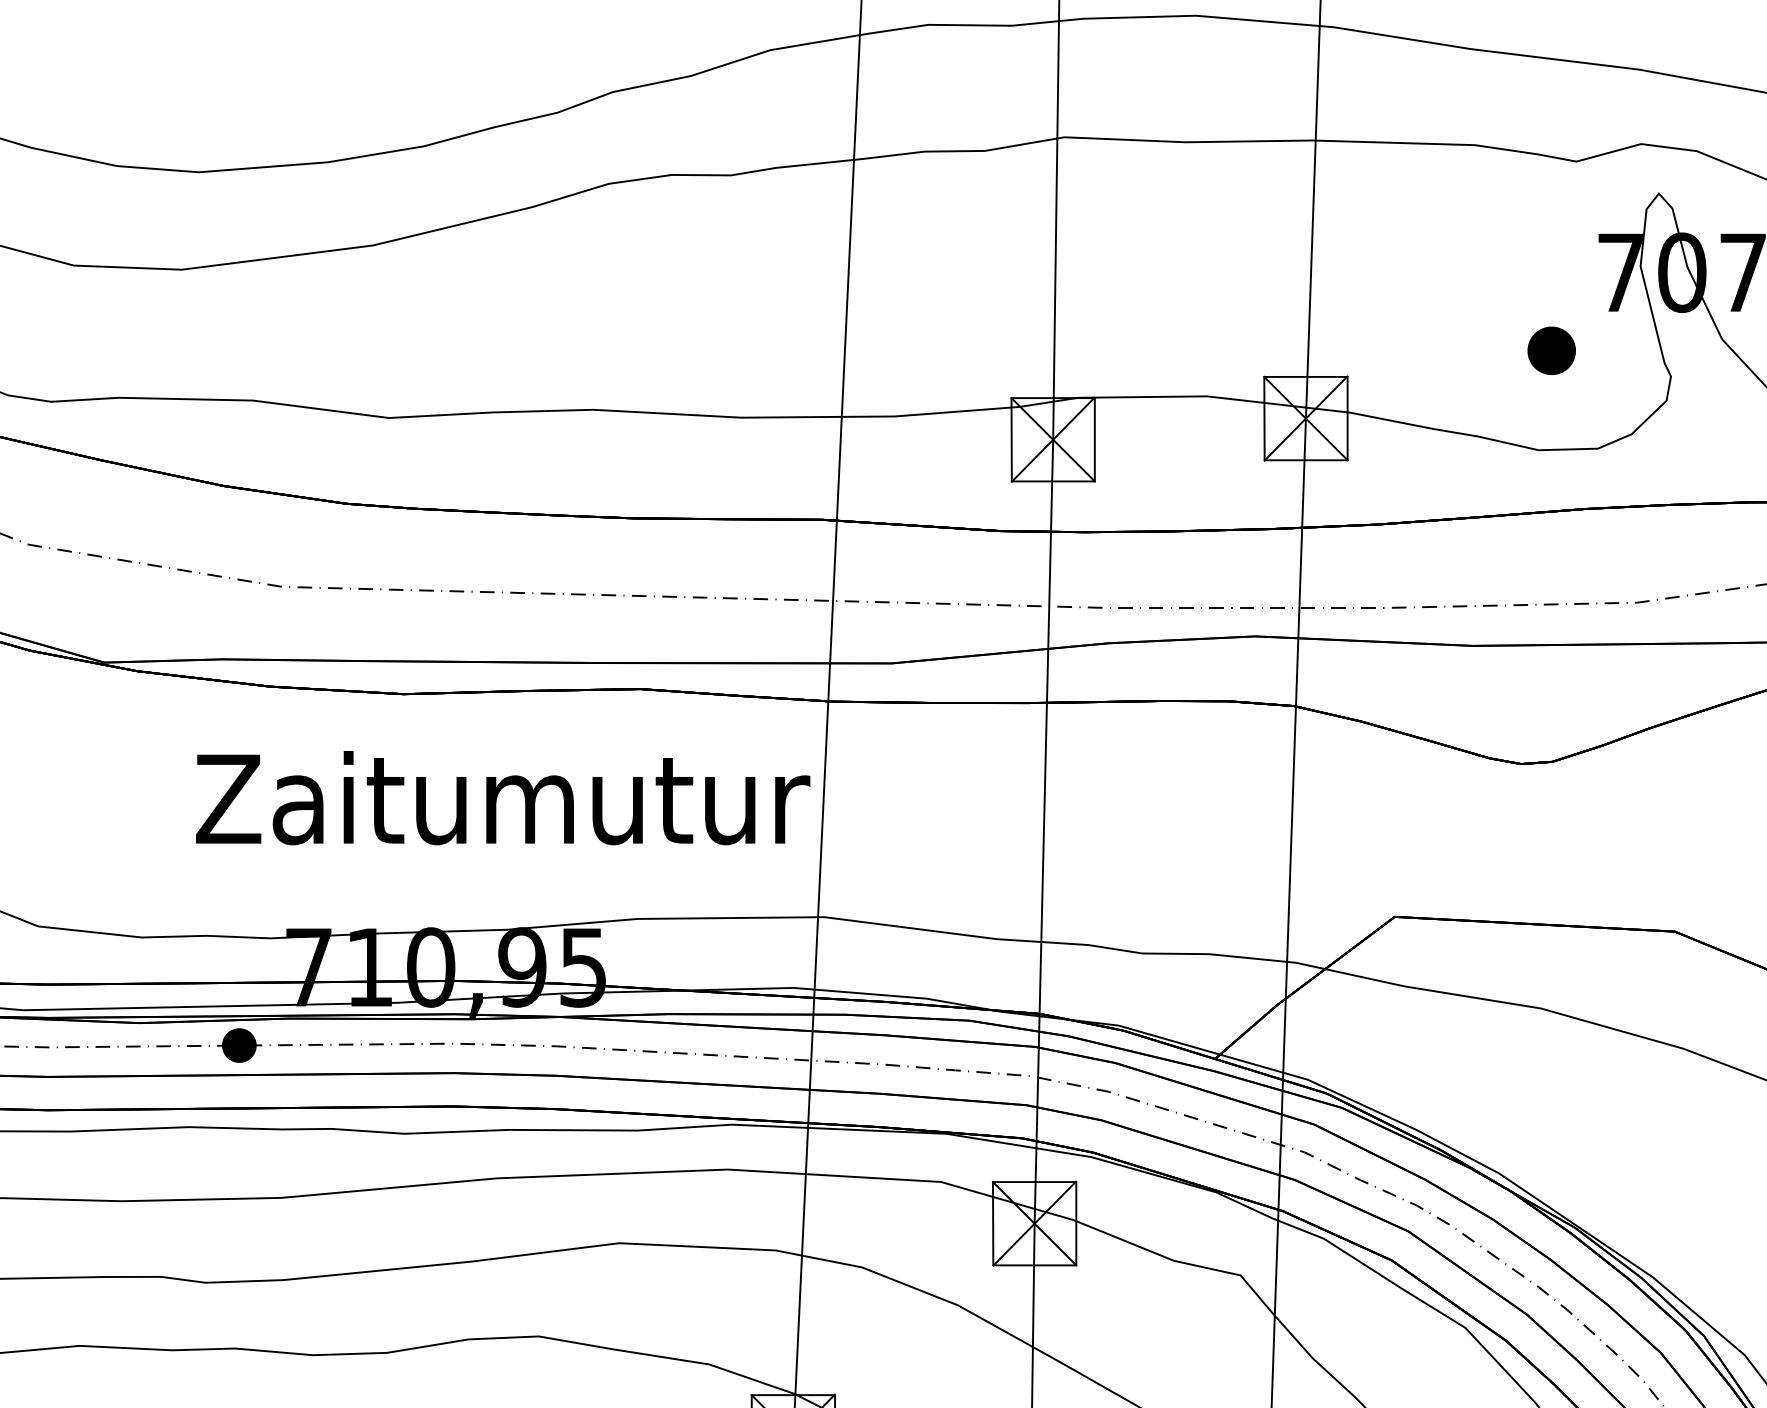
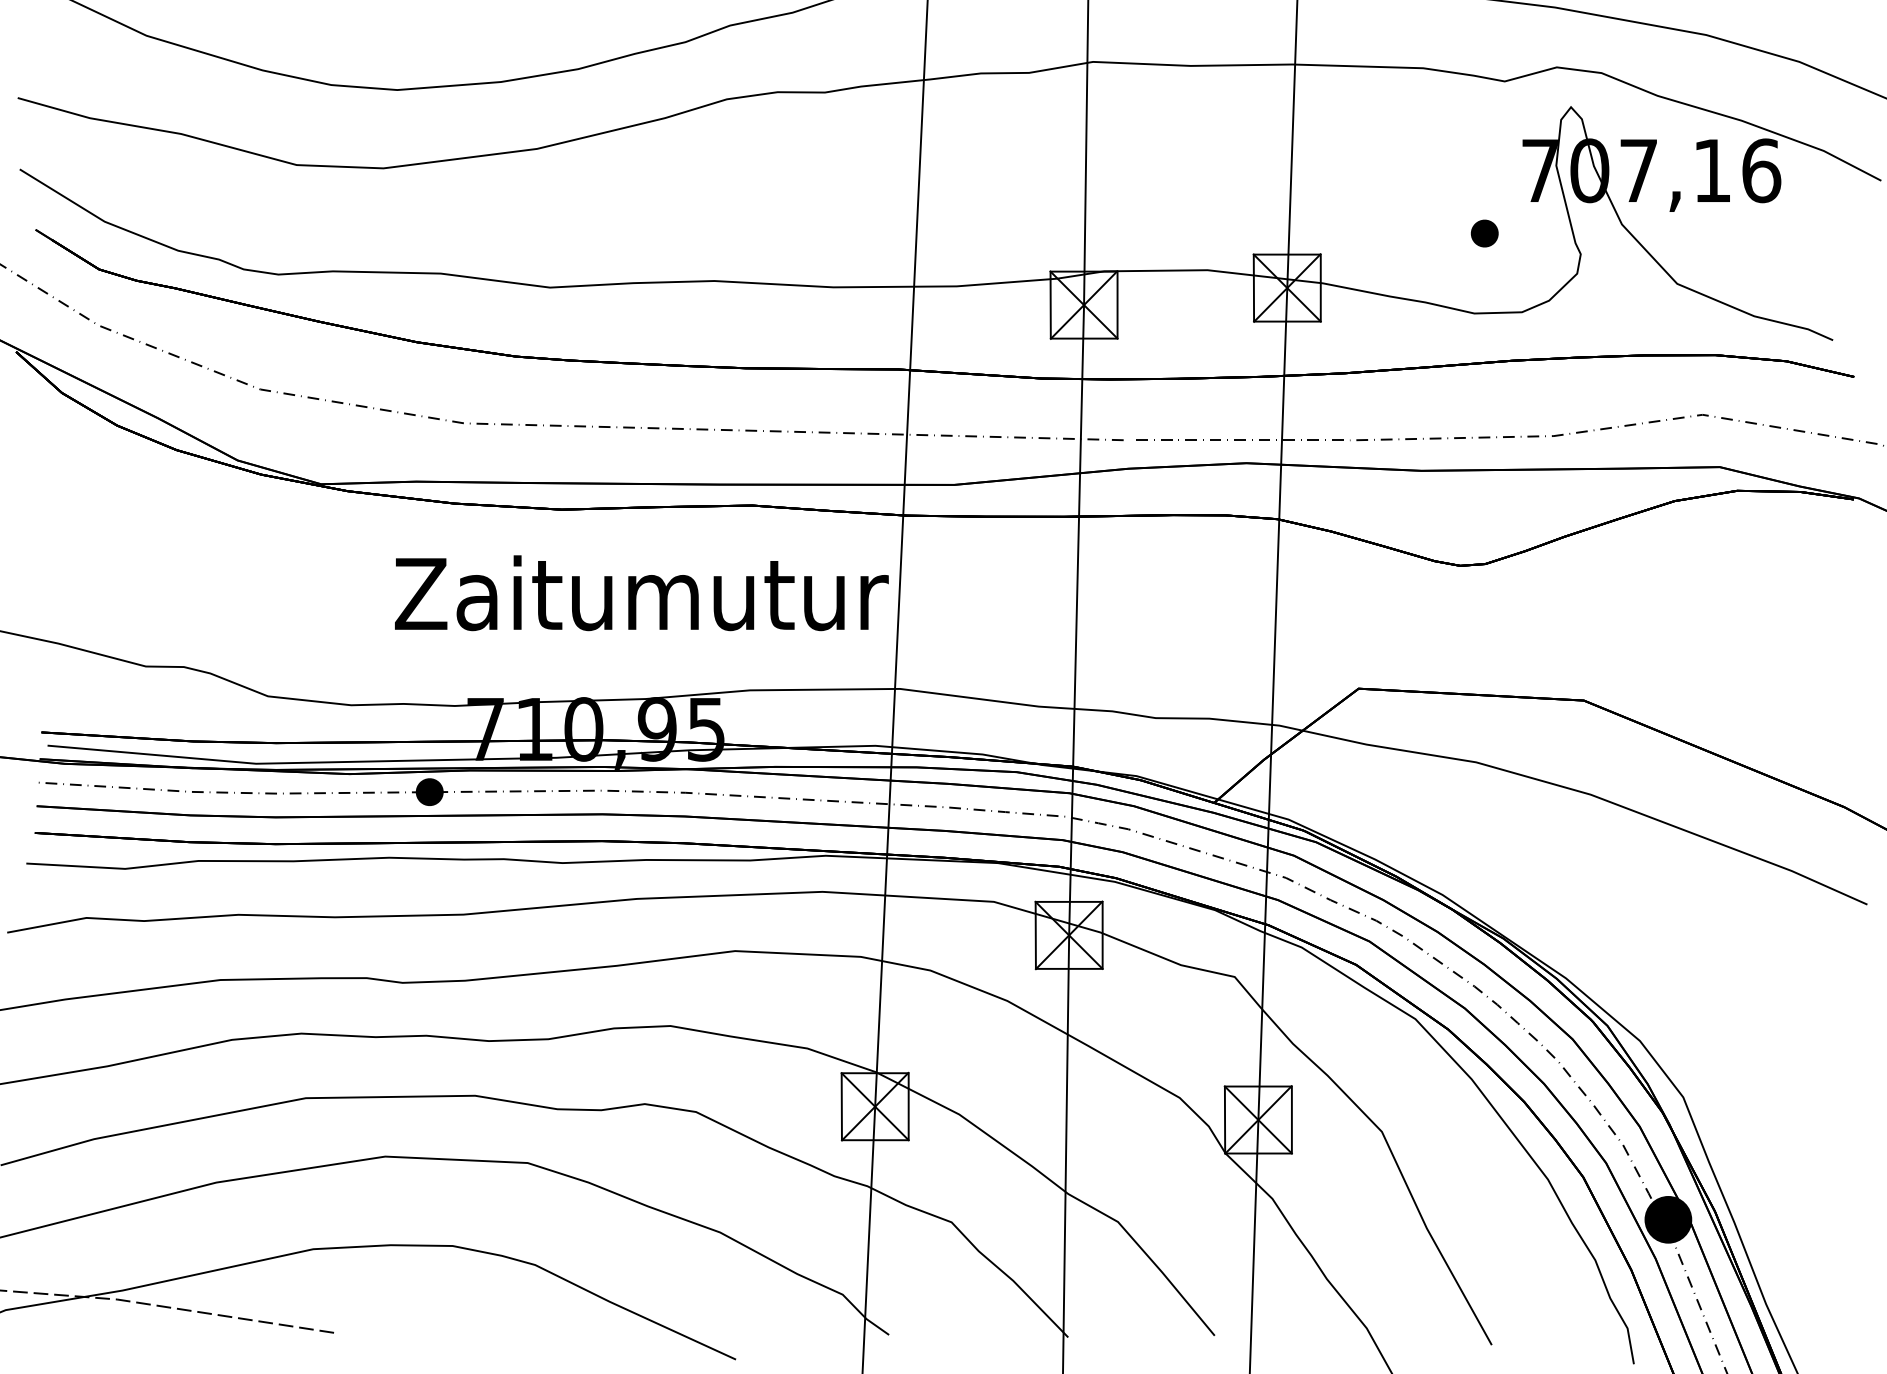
part: (1551, 350) -> (1484, 233), size x0.71

